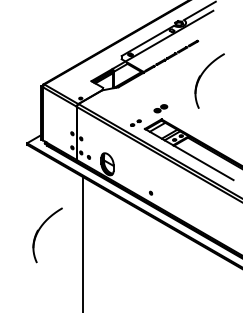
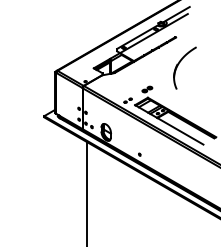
part: (46, 234) -> (59, 186), removed

